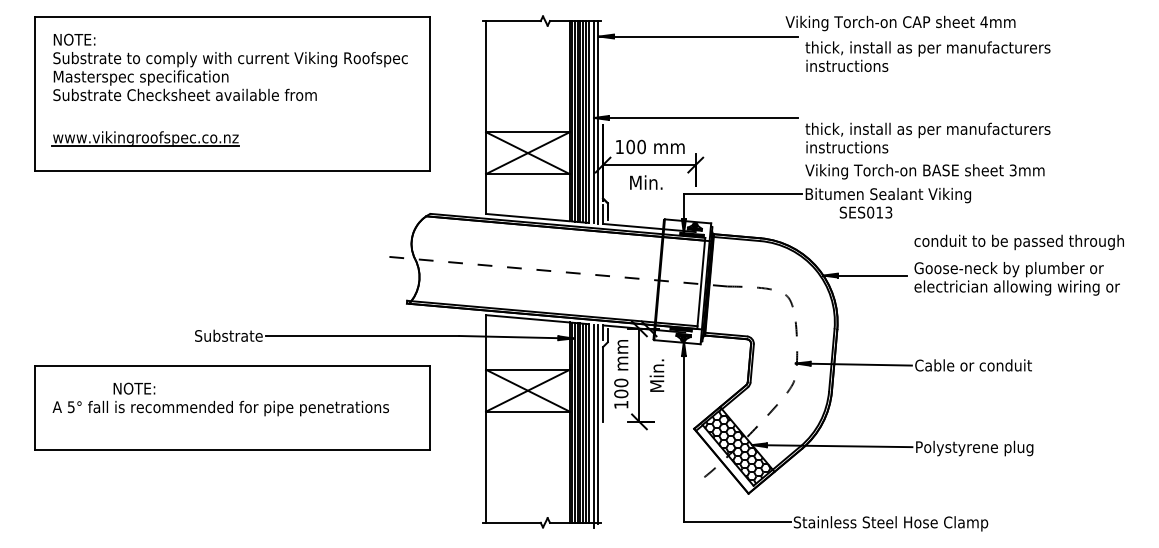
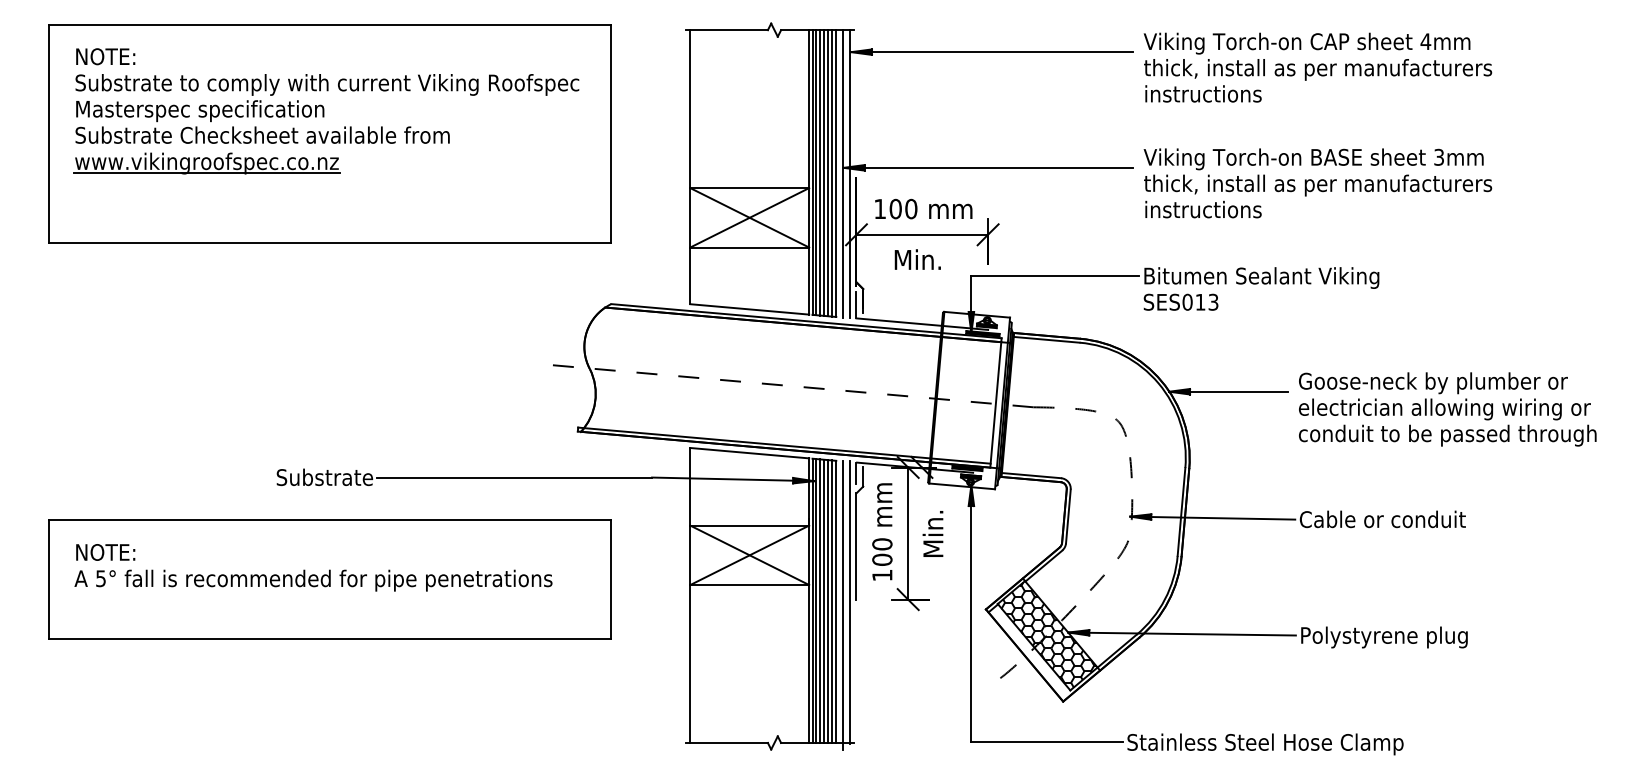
text: (900, 23) -> (1306, 43), moved
part: (145, 138) -> (206, 163), moved
text: (924, 171) -> (1313, 159), moved
text: (865, 212) -> (1180, 301), moved
text: (1019, 242) -> (1447, 435), moved
text: (134, 388) -> (105, 552), moved

